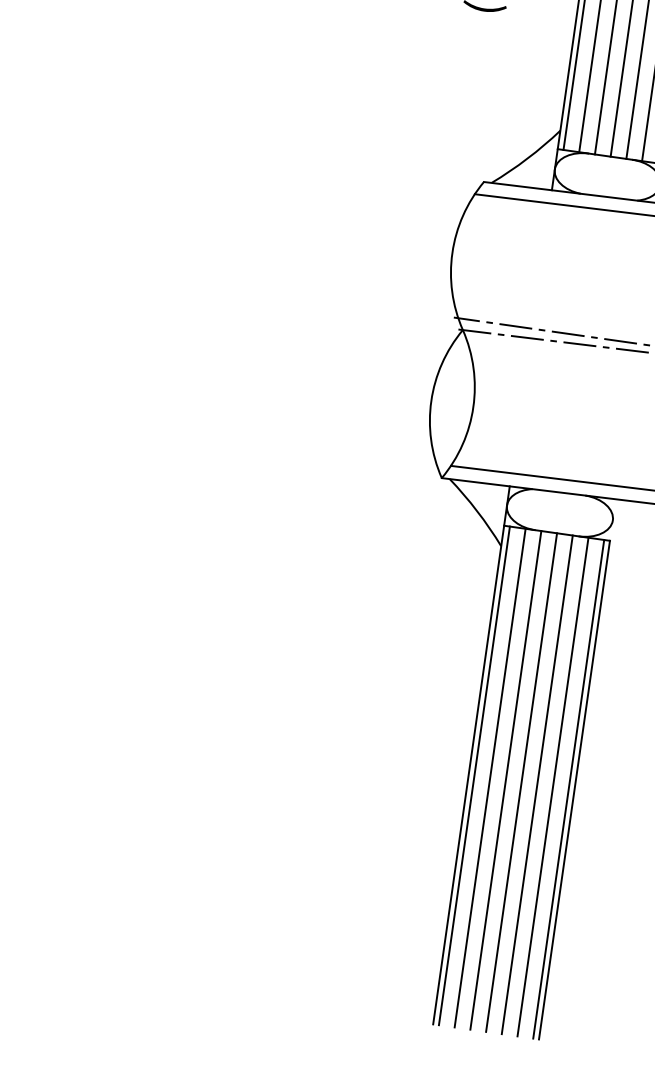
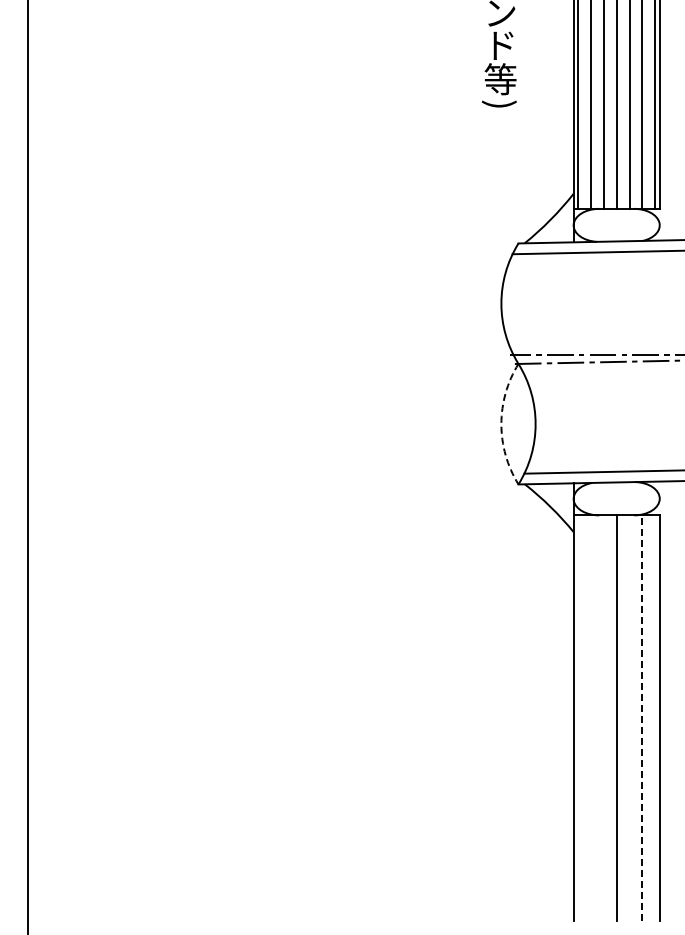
arc: (431, 401) -> (501, 424), solid -> dashed
line: (474, 776) -> (578, 718), removed
line: (490, 778) -> (591, 718), removed
line: (505, 780) -> (603, 718), removed
line: (537, 785) -> (629, 718), removed
line: (553, 787) -> (642, 718), solid -> dashed
line: (569, 789) -> (655, 718), removed

